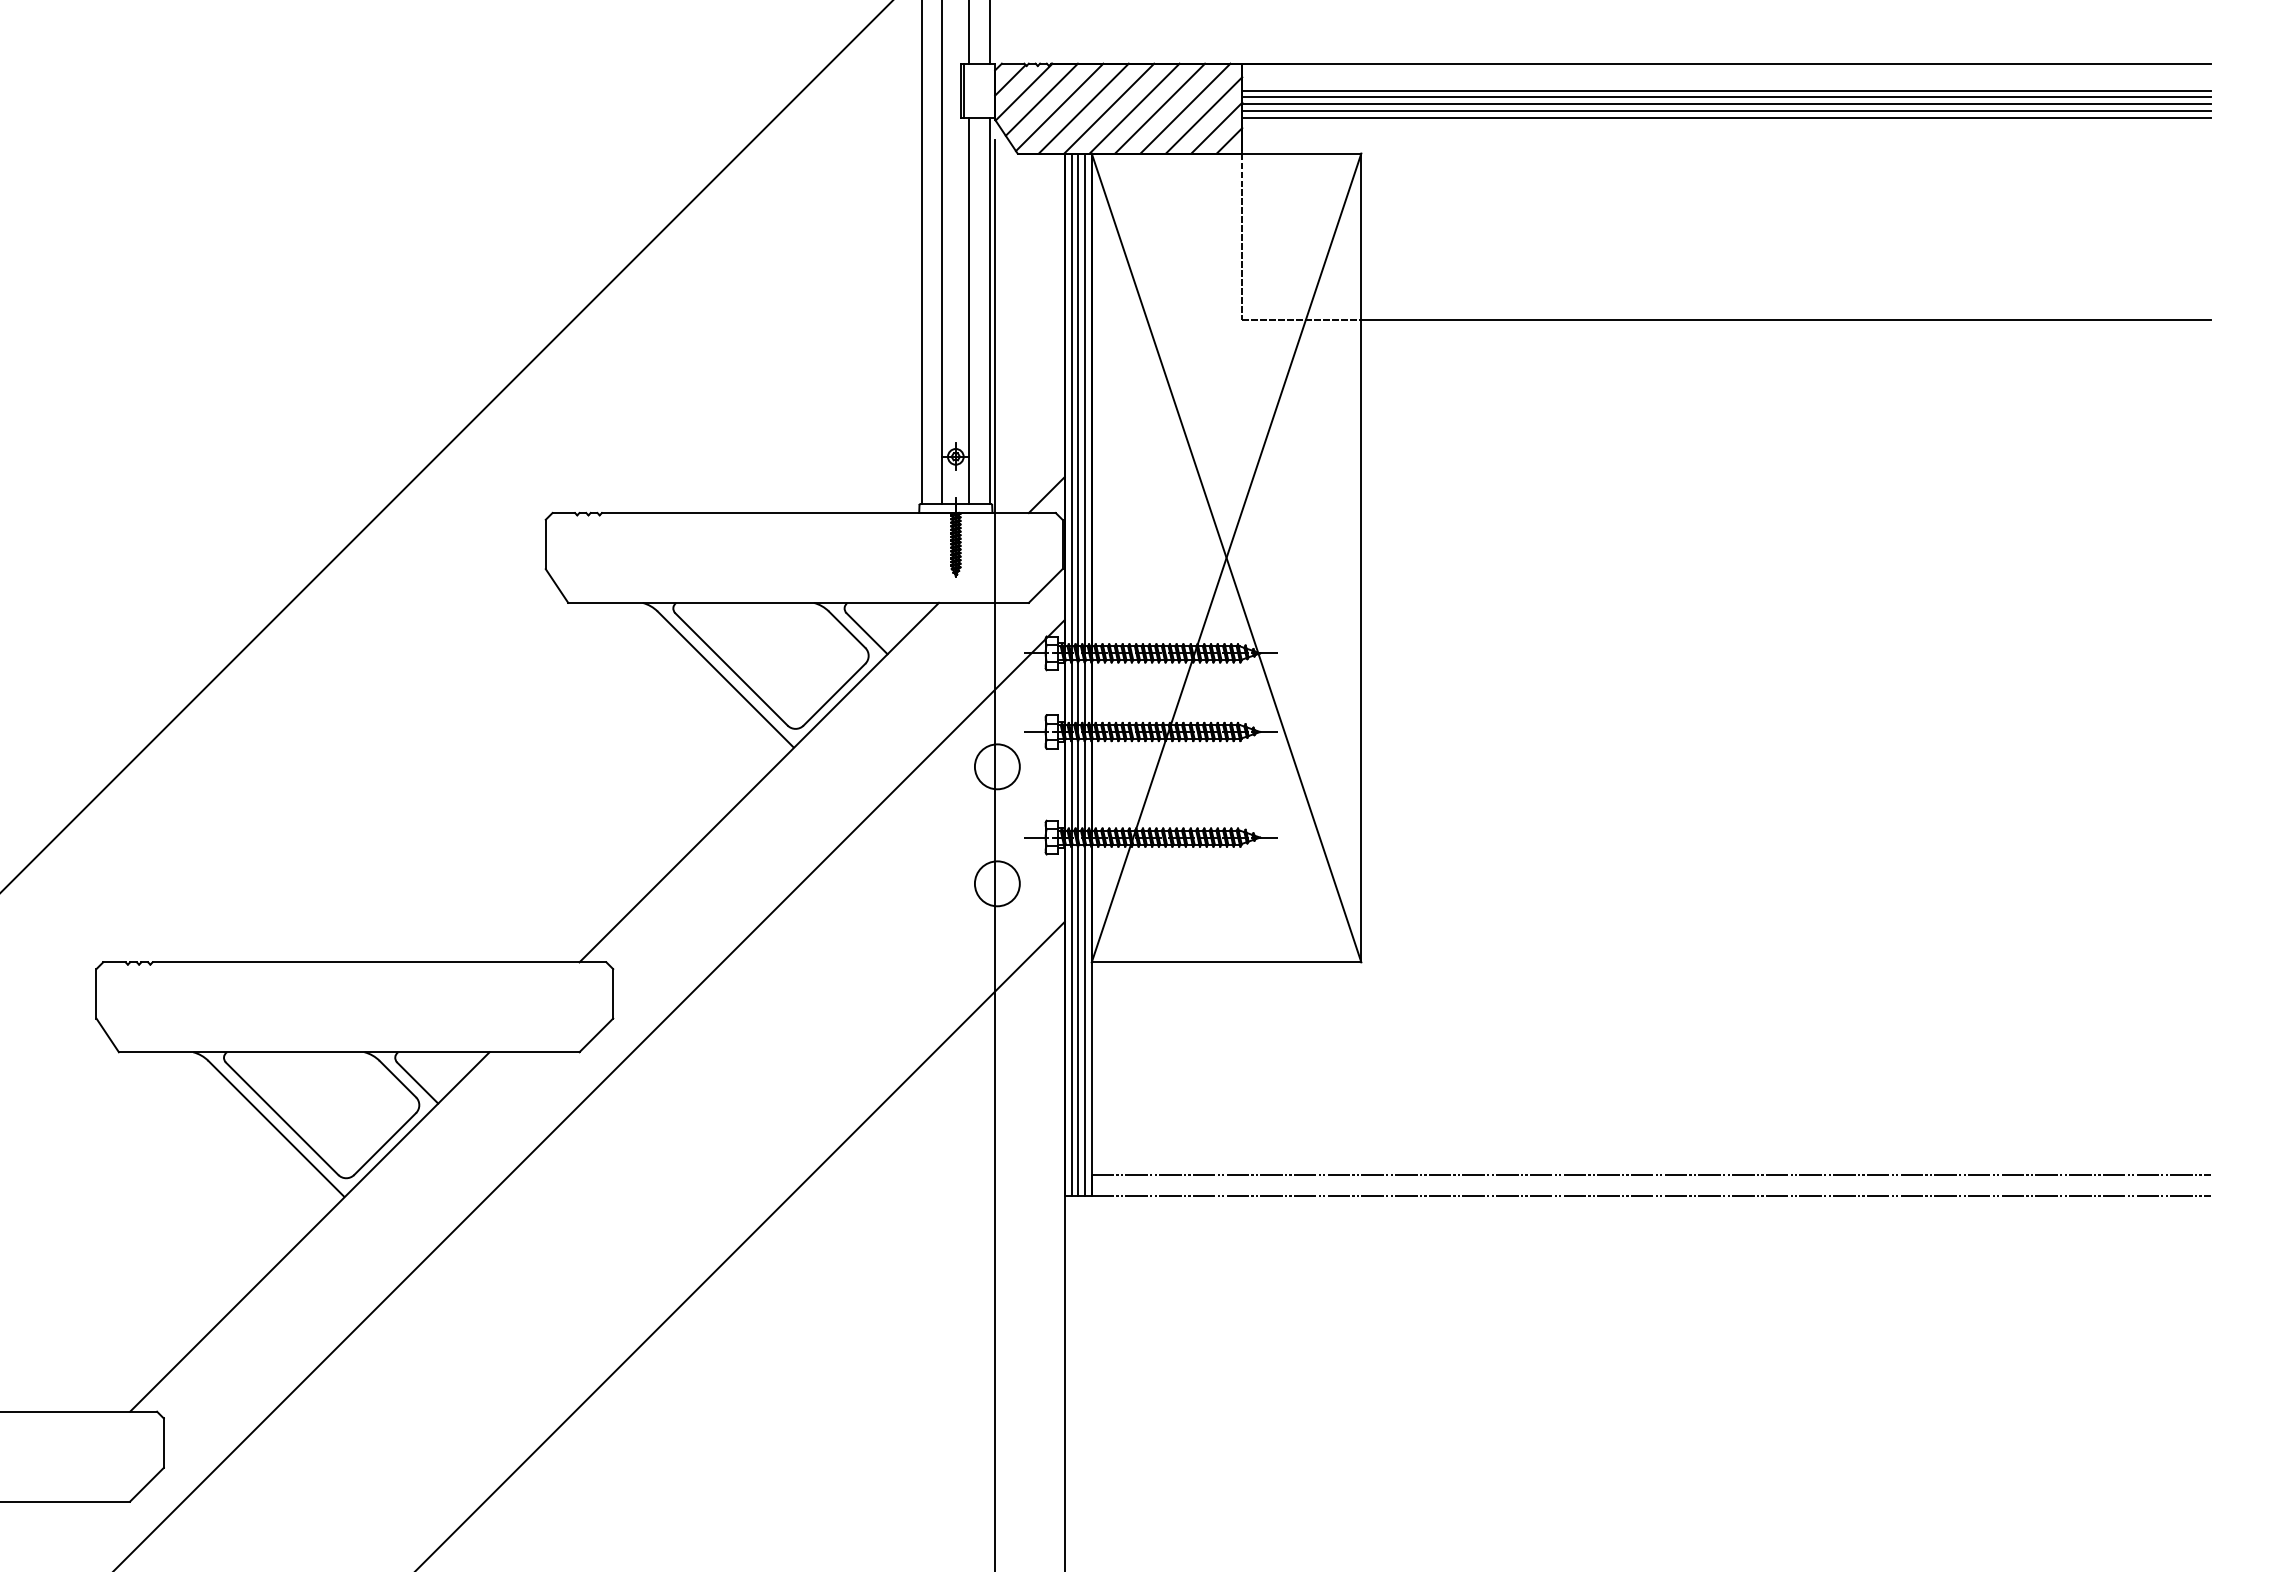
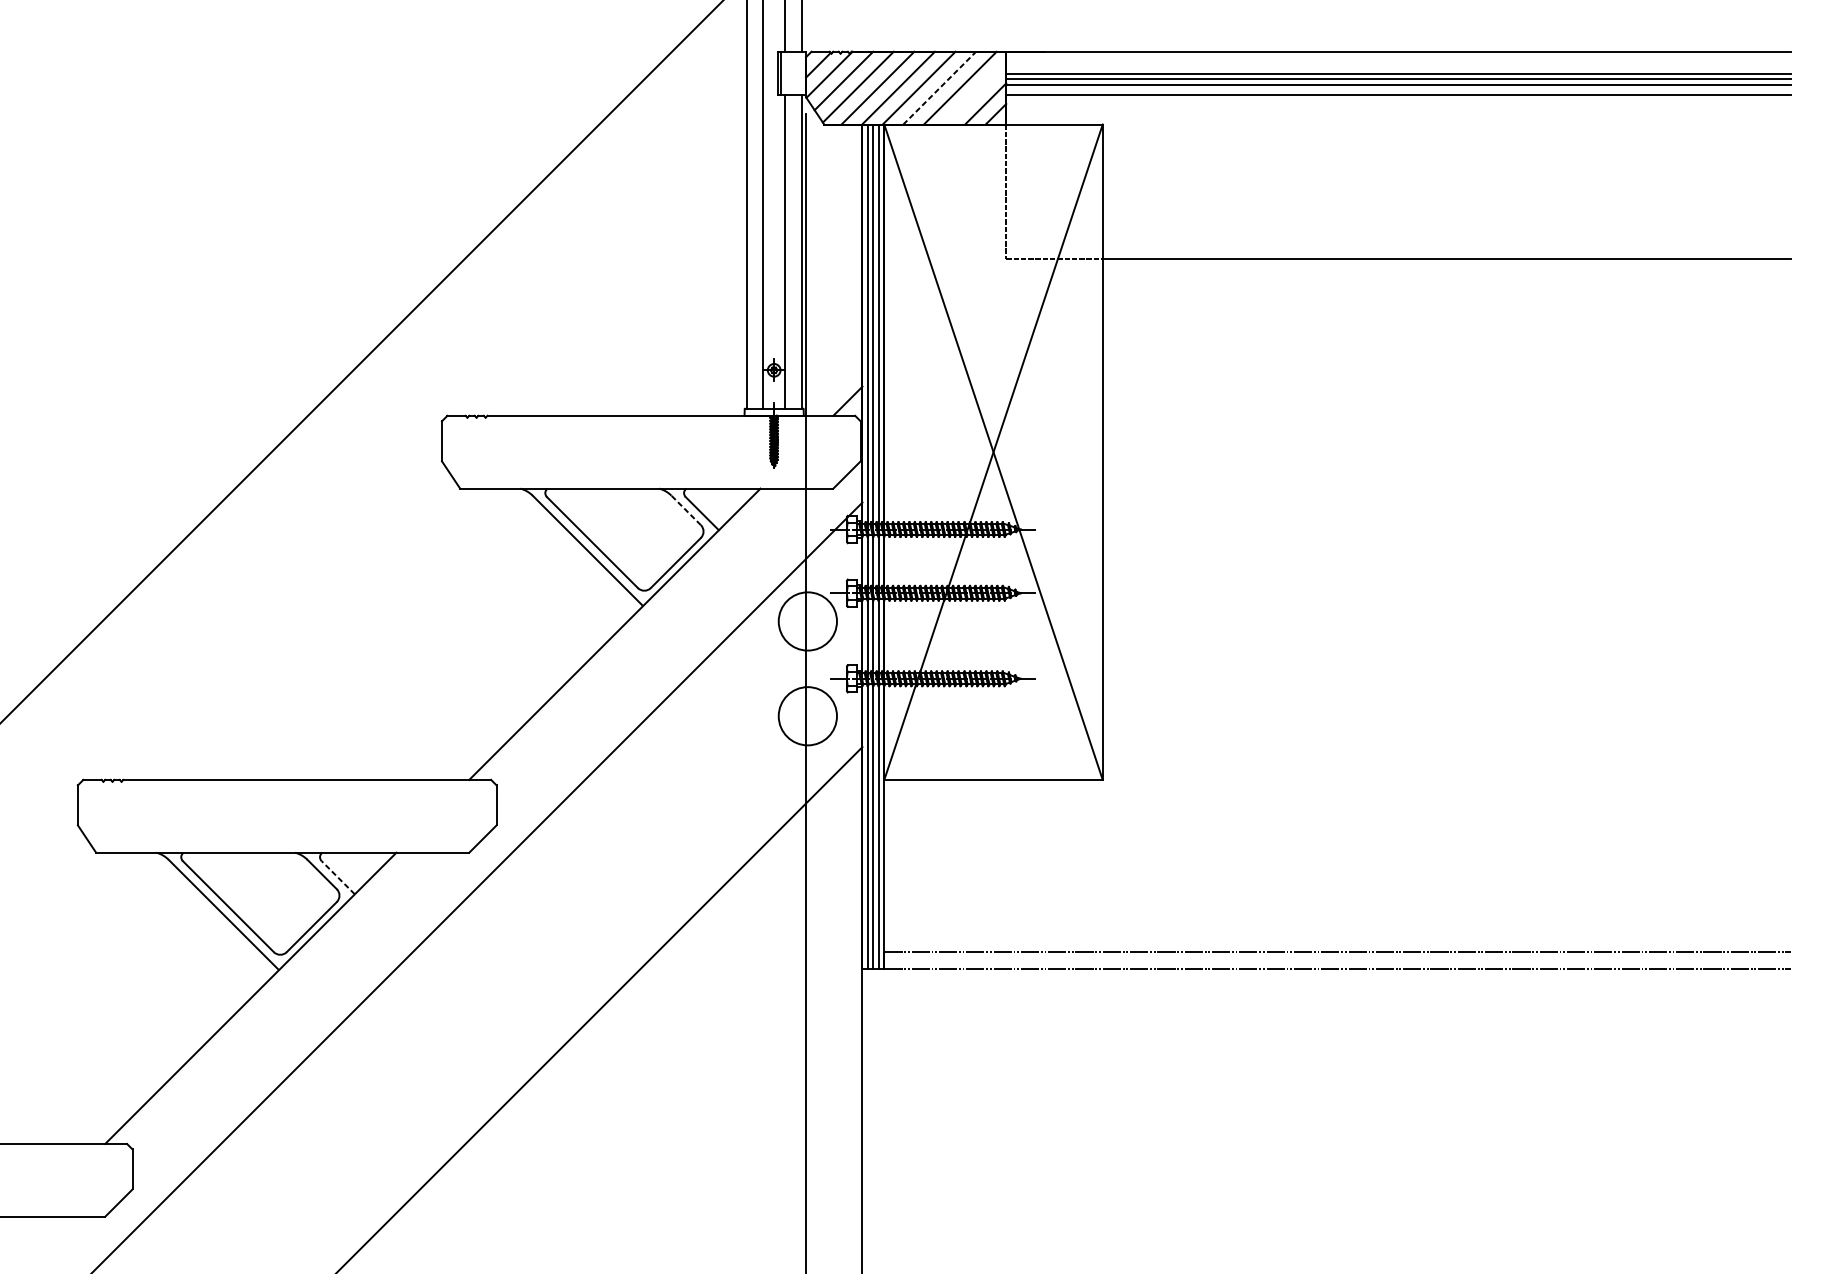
line: (1160, 108) -> (940, 88), solid -> dashed
line: (1726, 110) -> (1398, 89), removed
line: (1204, 115) -> (975, 93), removed
line: (847, 629) -> (686, 510), solid -> dashed
circle: (996, 766) -> (807, 621), size x1.6
circle: (996, 883) -> (807, 715), size x1.6
line: (417, 1083) -> (338, 878), solid -> dashed

